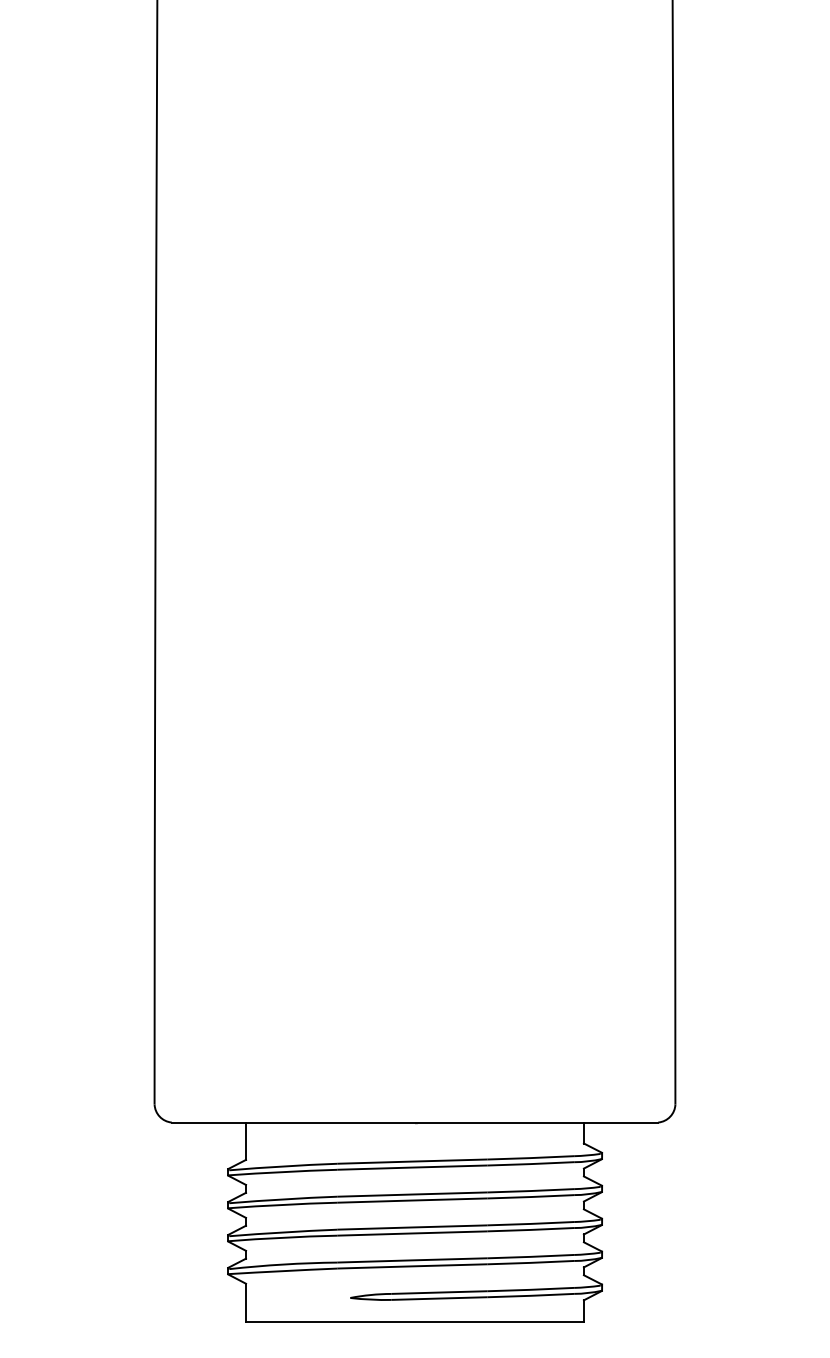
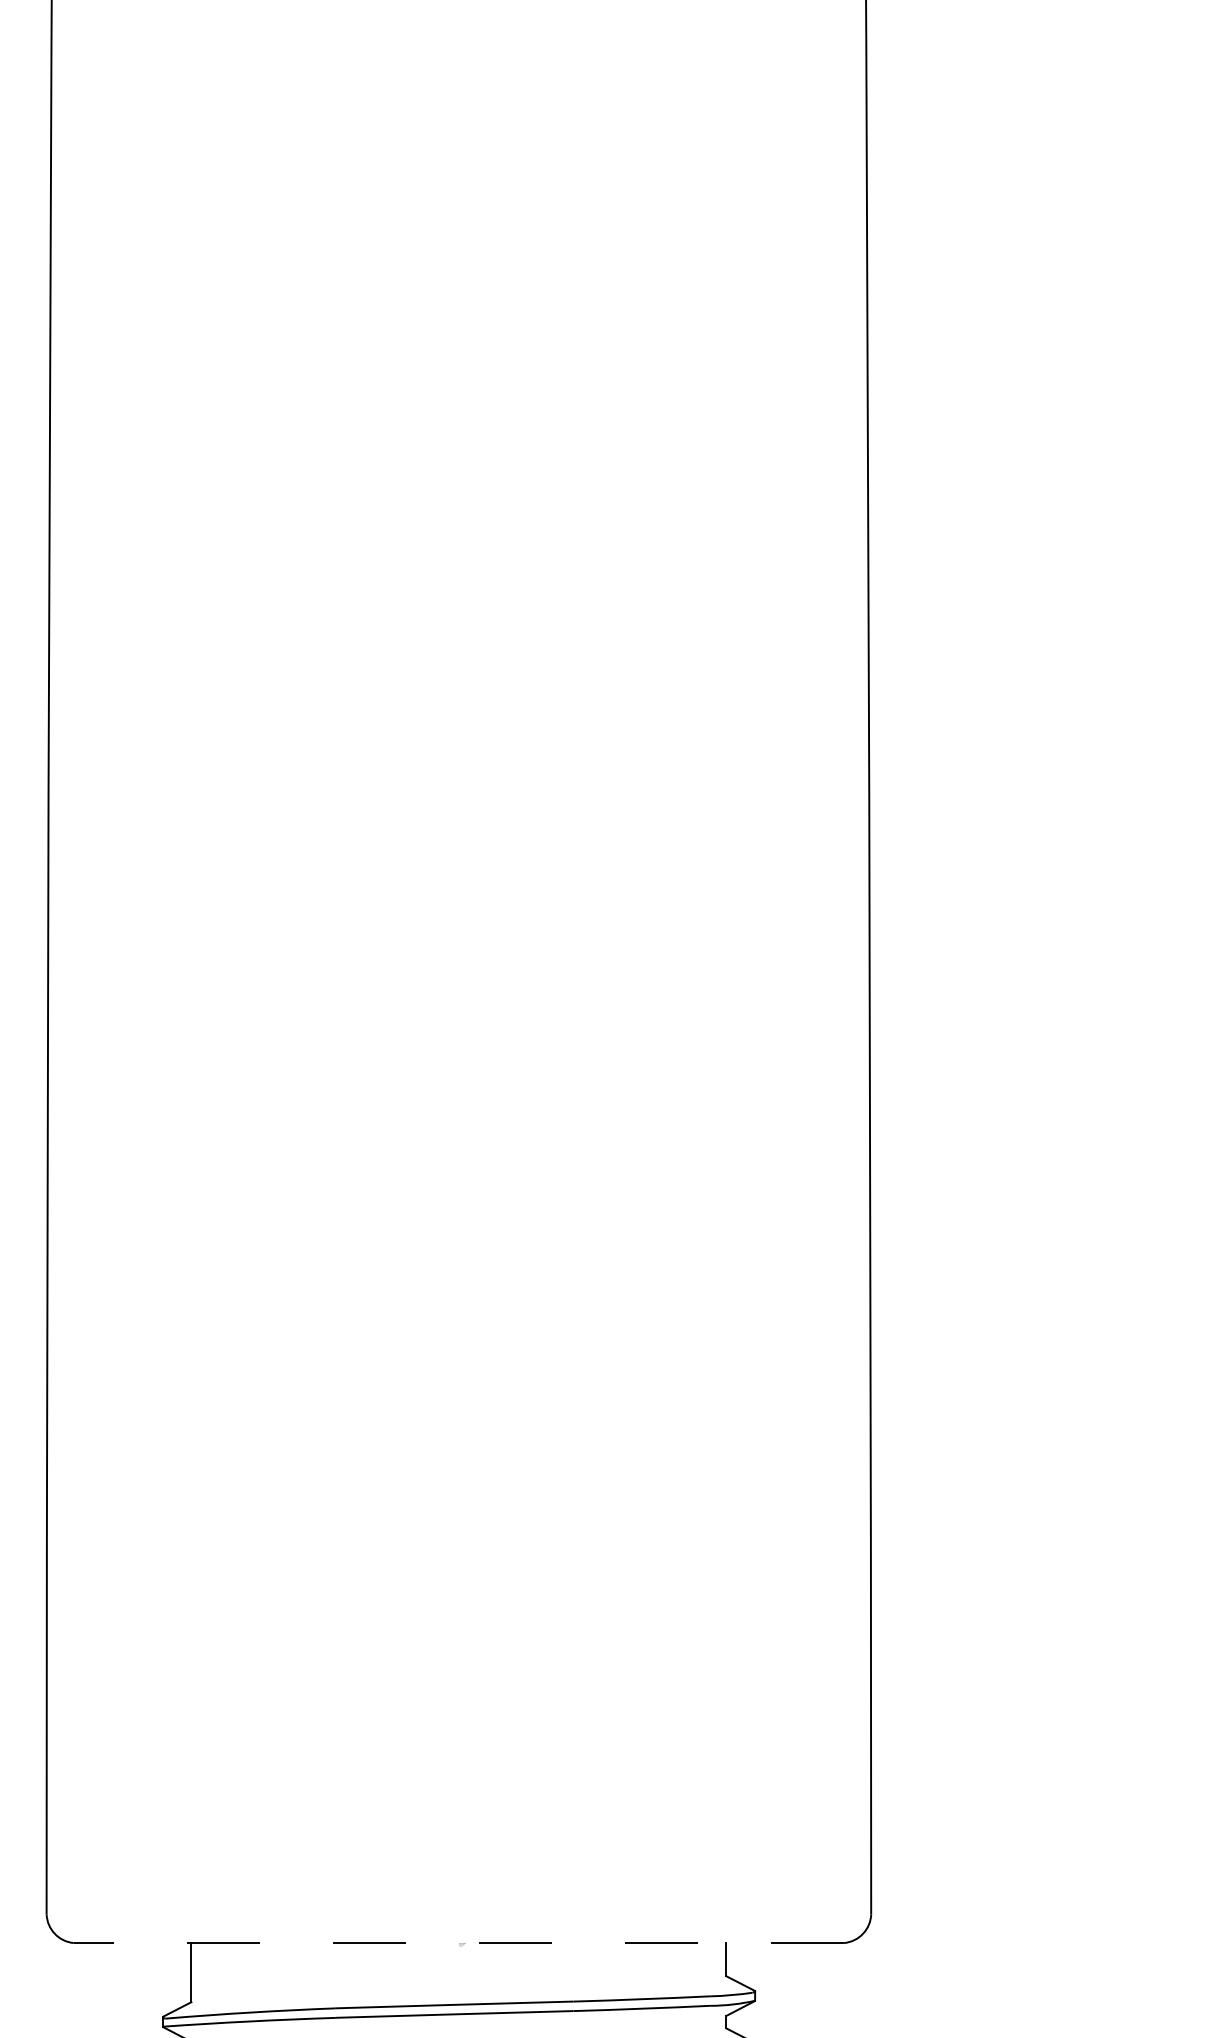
line: (414, 1122) -> (458, 1942), solid -> dashed

